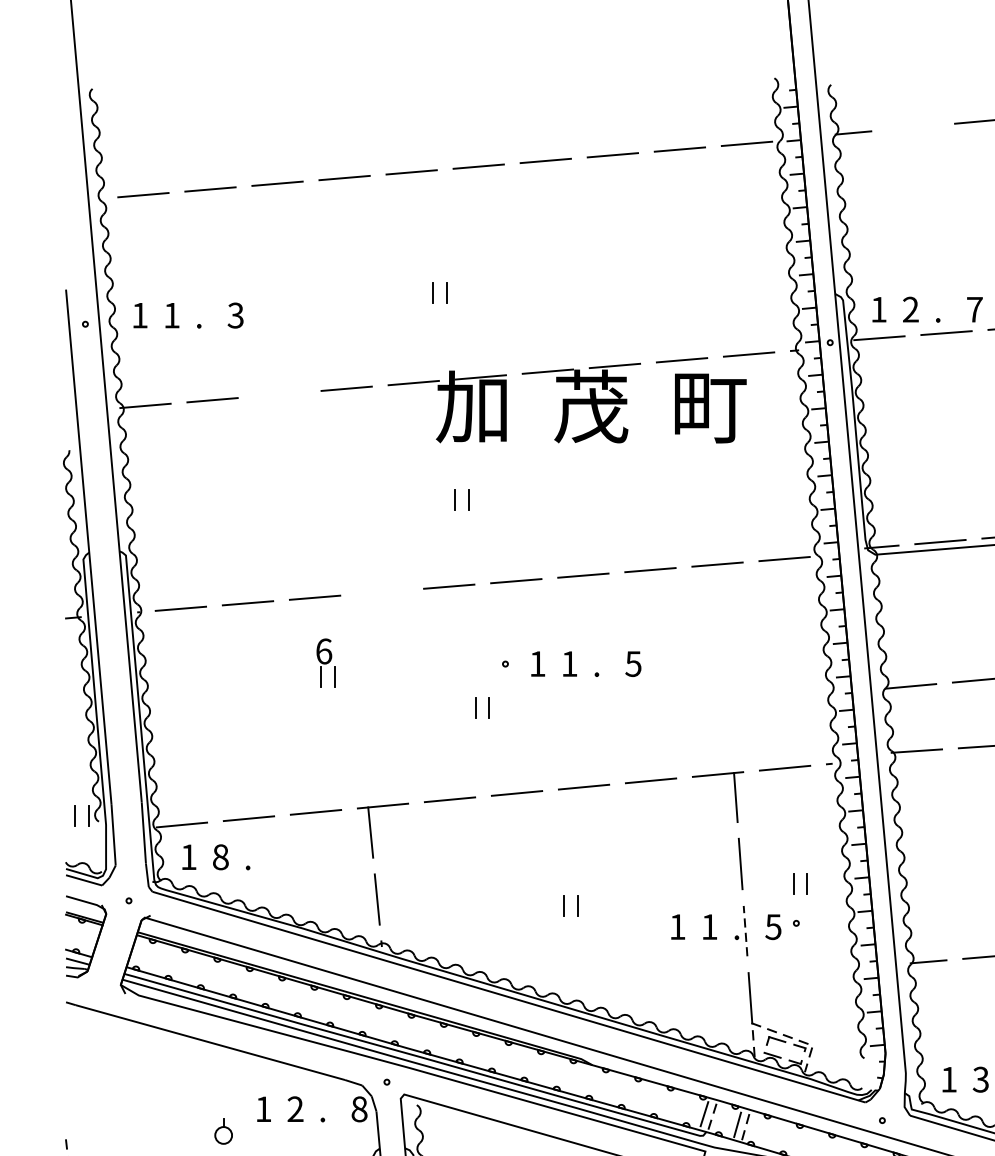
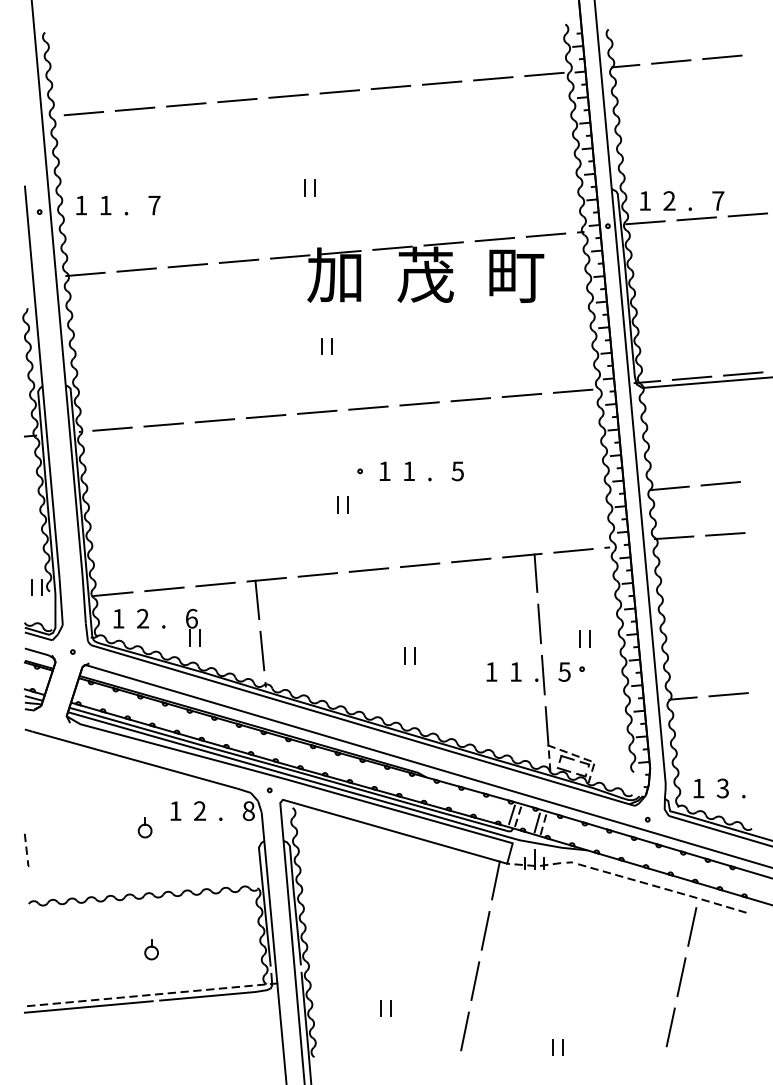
line: (913, 126) -> (671, 61), added
text: (235, 315) -> (154, 205), 3 -> 7
line: (279, 394) -> (187, 265), added
line: (381, 592) -> (265, 416), added
part: (326, 662) -> (193, 627), moved
text: (221, 856) -> (143, 618), 8 -> 2
line: (745, 930) -> (543, 674), dashed -> solid

